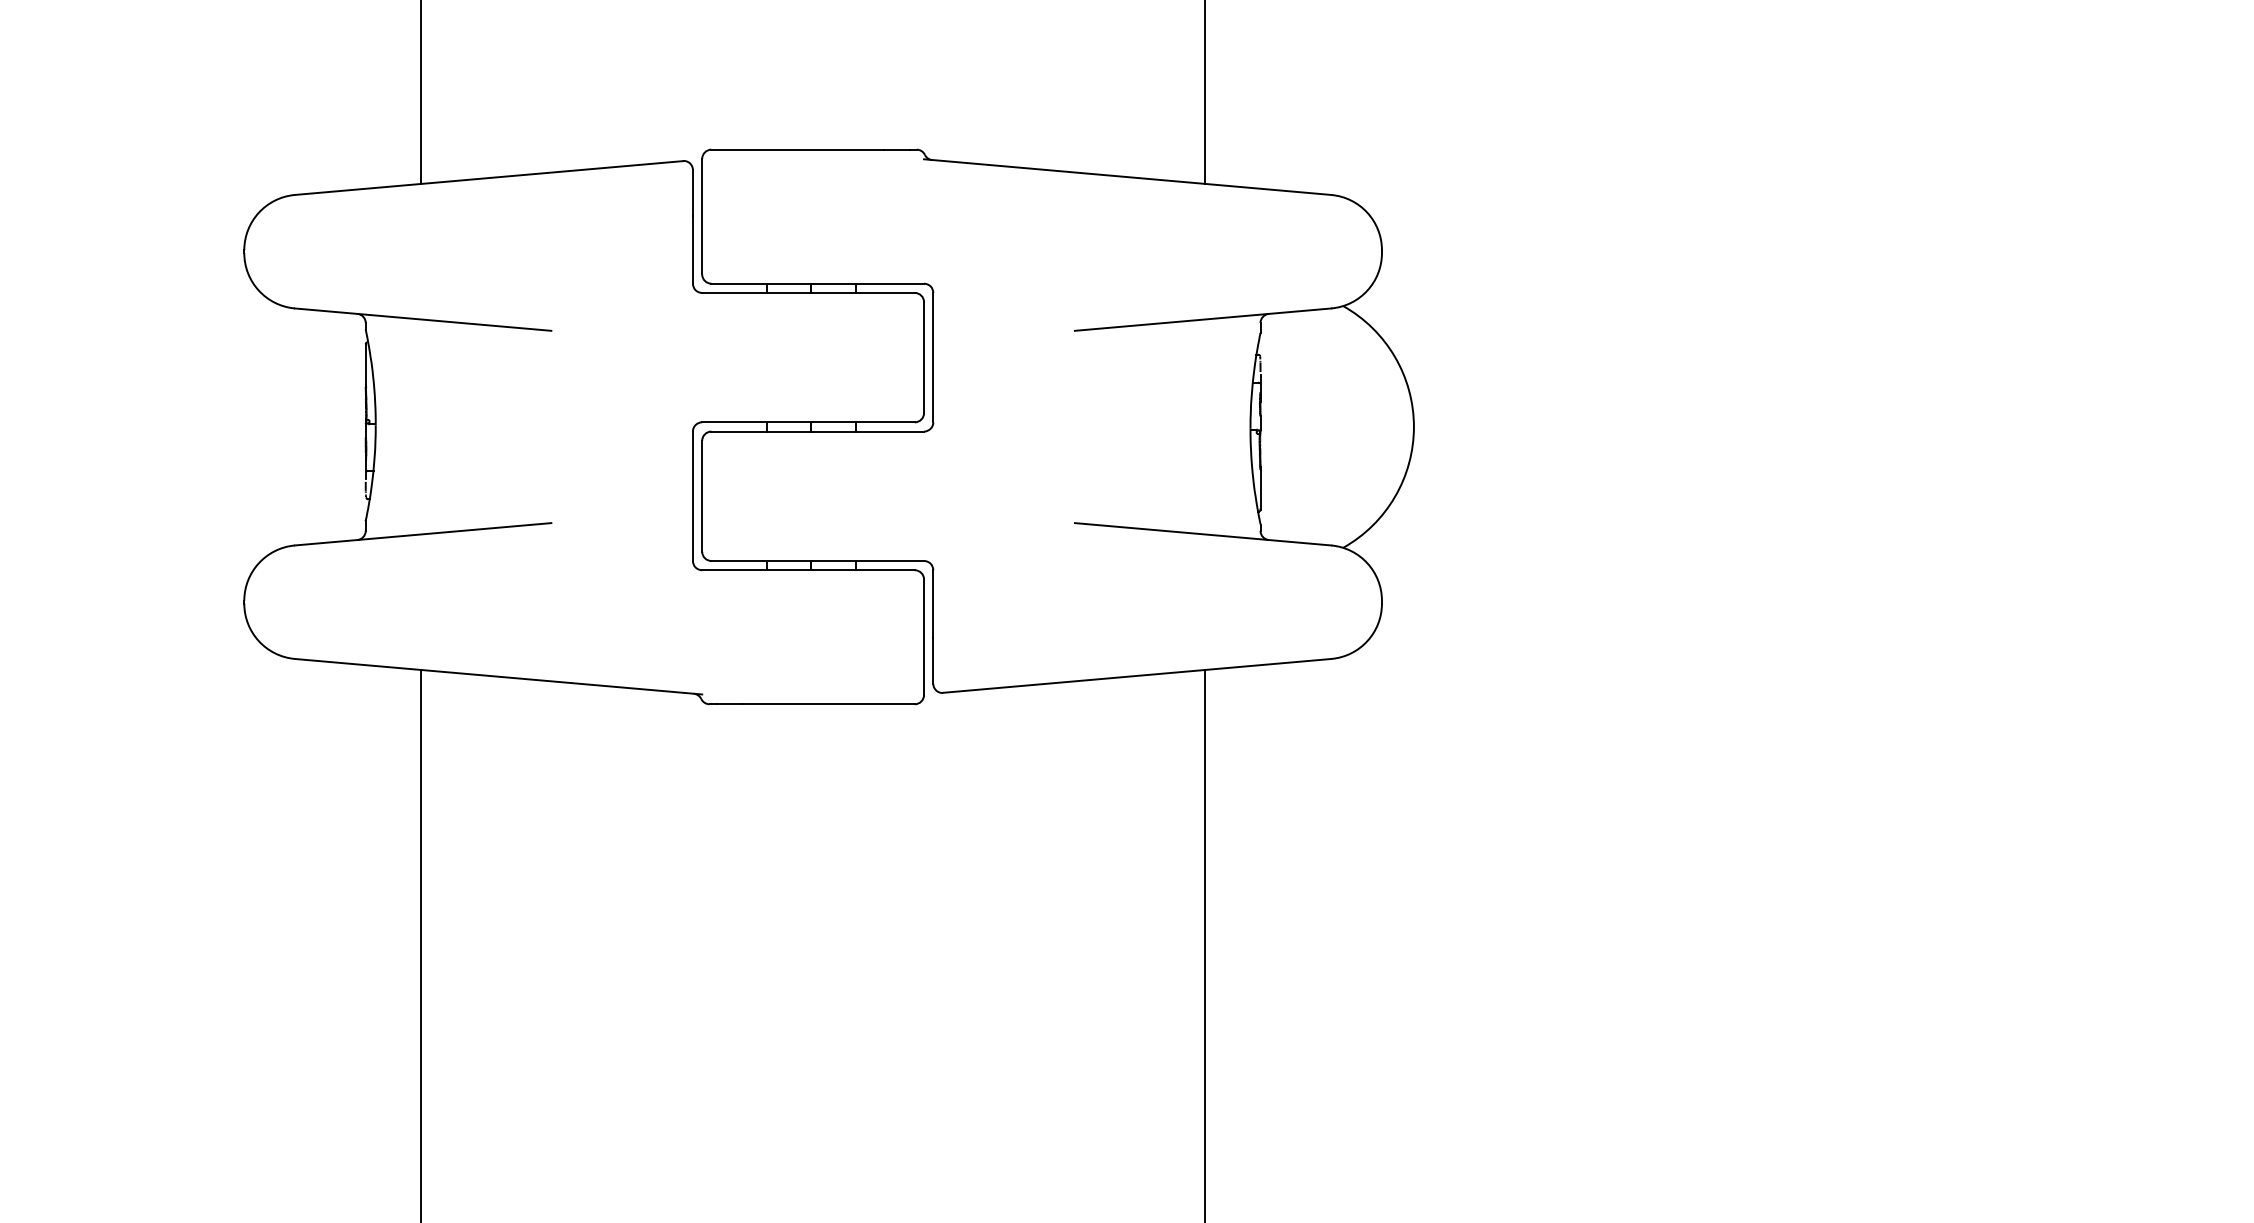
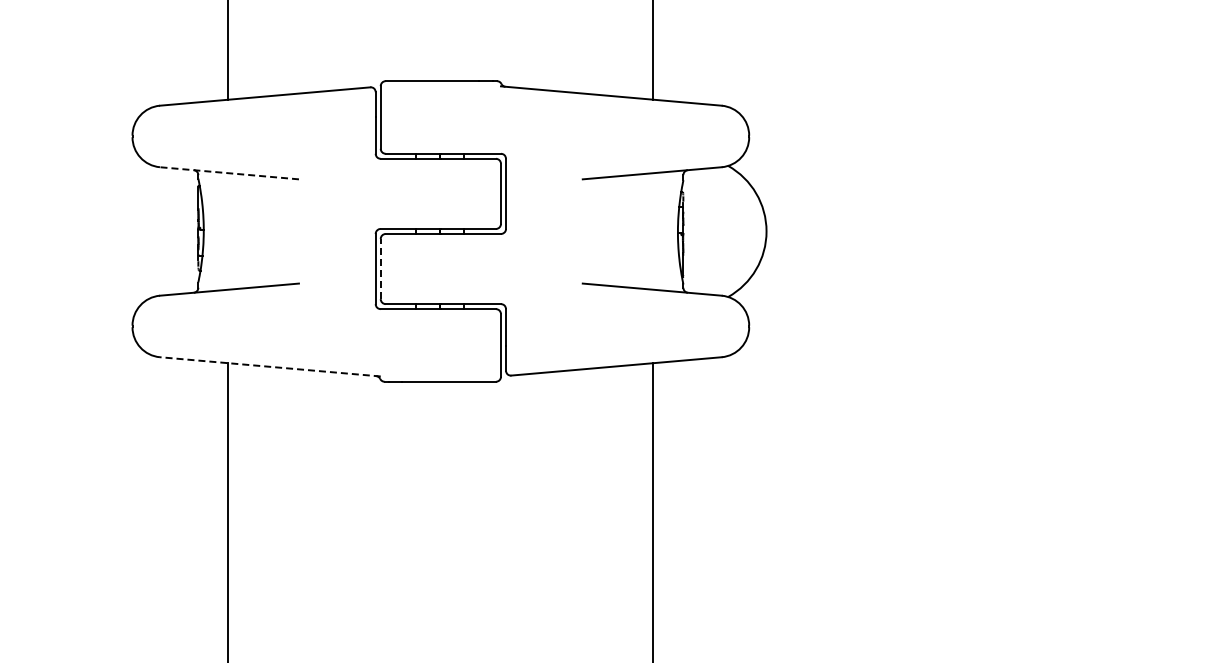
line: (423, 320) -> (229, 173), solid -> dashed
line: (701, 495) -> (380, 268), solid -> dashed
line: (498, 676) -> (270, 366), solid -> dashed

